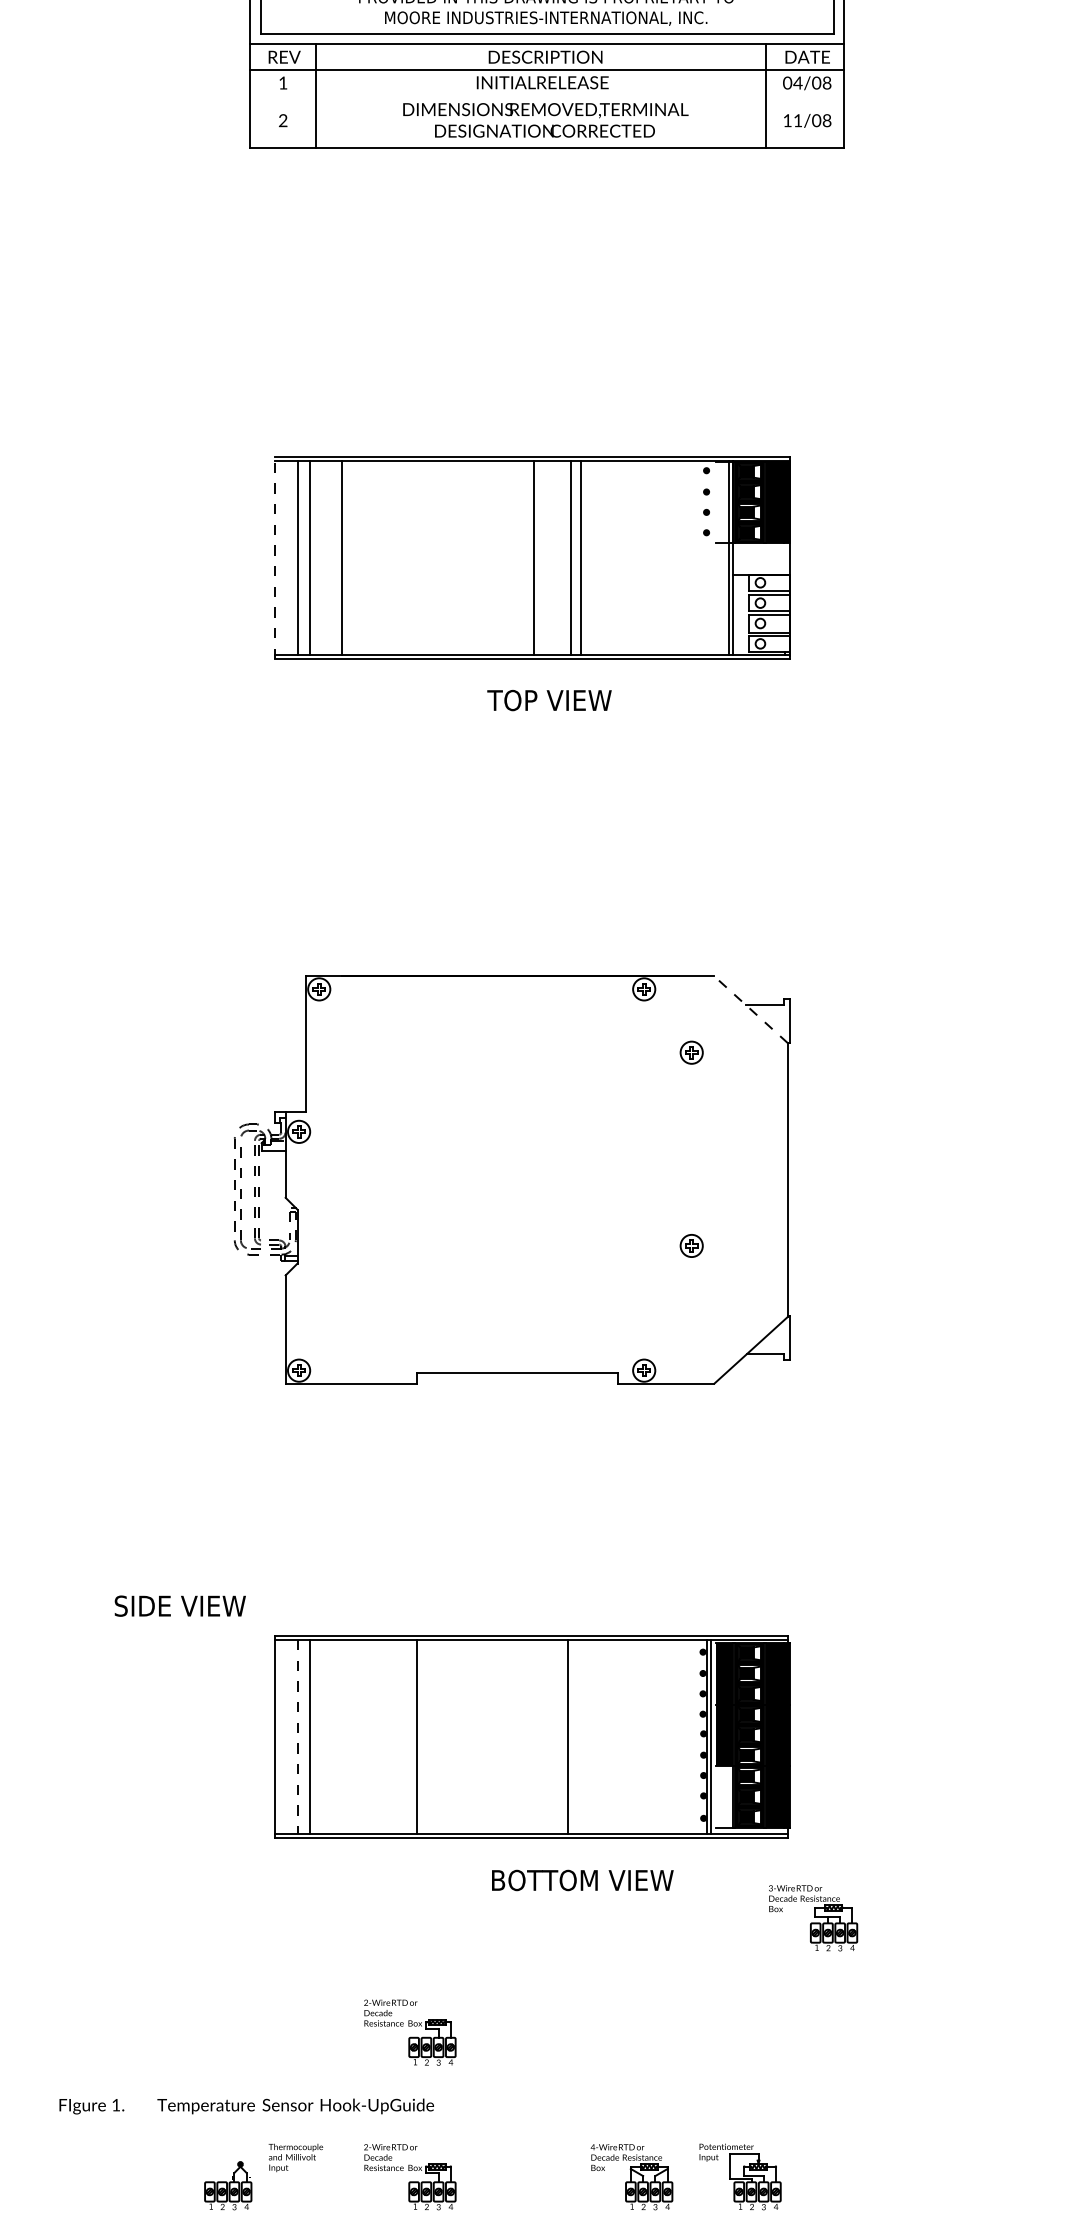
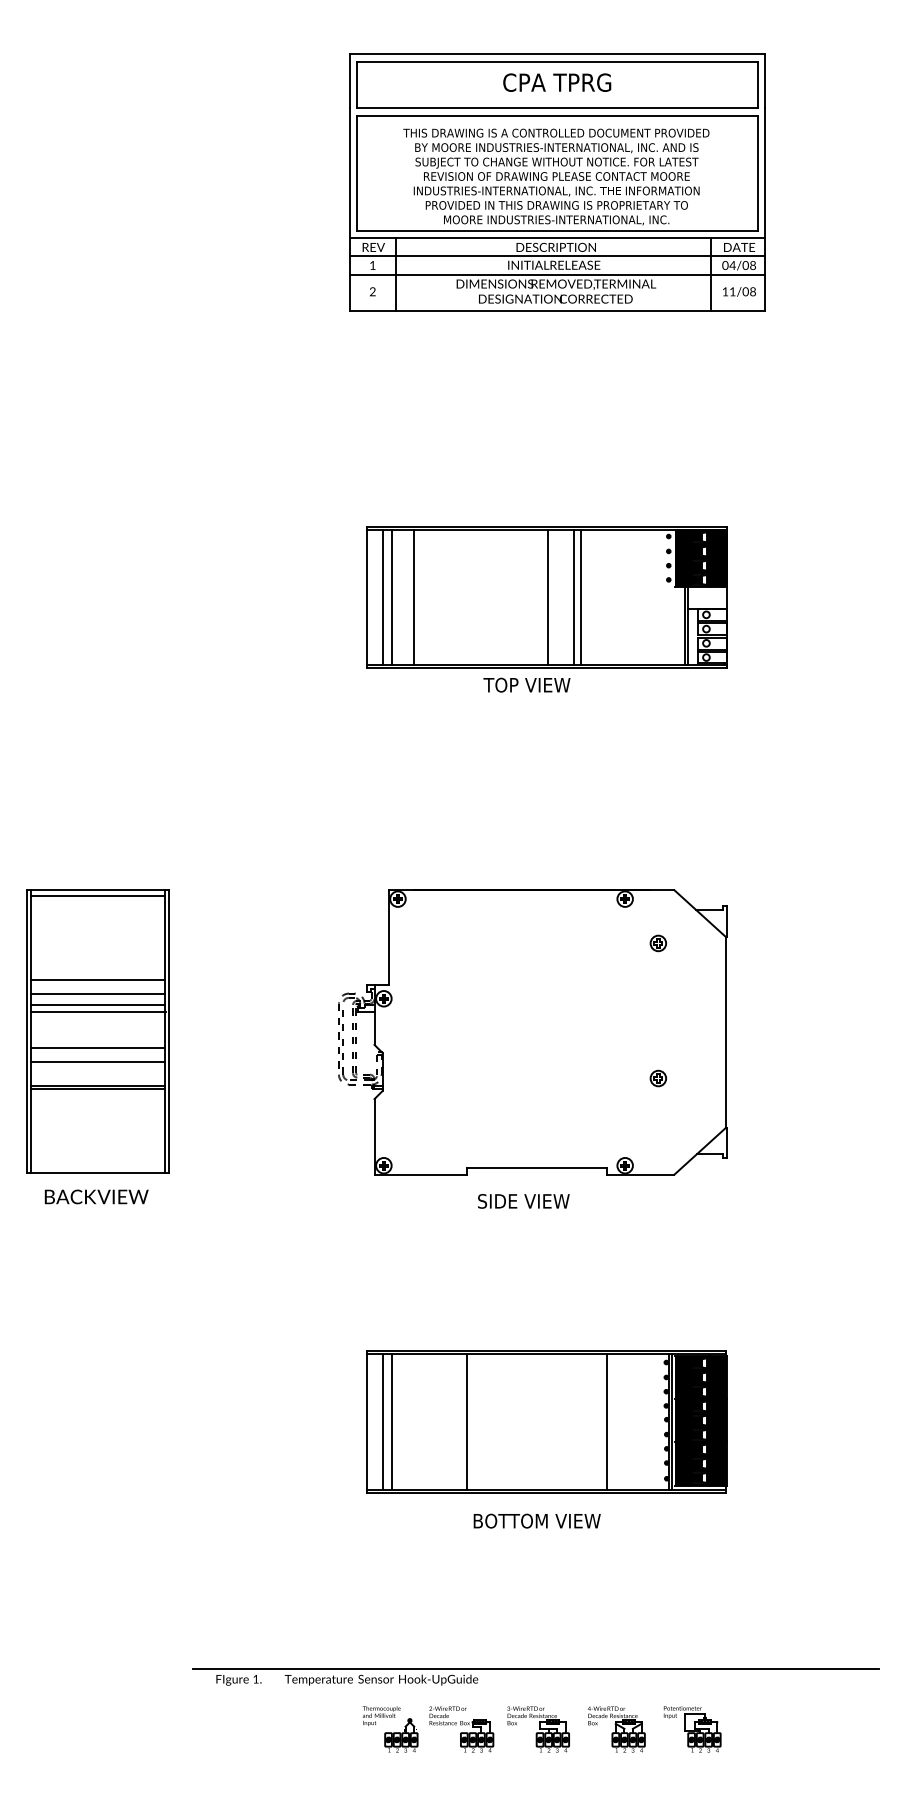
line: (547, 95) -> (557, 274), added
fill: (724, 502) -> (681, 558), added
line: (274, 557) -> (366, 597), dashed -> solid
text: (548, 699) -> (526, 684), moved
line: (750, 1009) -> (699, 913), dashed -> solid
text: (179, 1606) -> (523, 1201), moved
line: (297, 1736) -> (382, 1421), dashed -> solid
line: (568, 1736) -> (607, 1421), moved
fill: (724, 1796) -> (681, 1463), added
text: (581, 1879) -> (536, 1520), moved
part: (813, 1918) -> (538, 1729), moved
part: (410, 2032) -> (461, 1628), removed
line: (515, 2091) -> (535, 1669), added
part: (228, 2185) -> (401, 1735), moved

